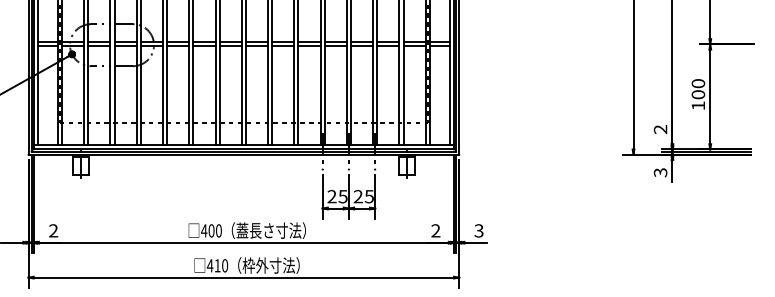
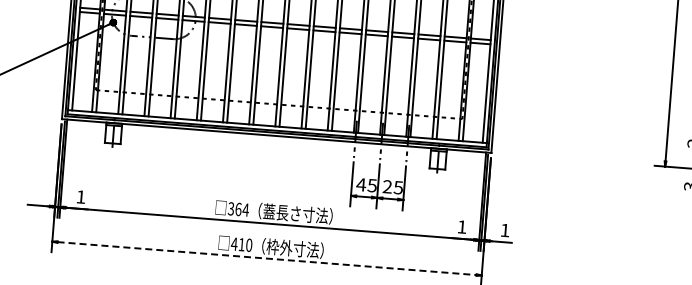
text: (331, 196) -> (360, 184), 25 -> 45
text: (53, 230) -> (80, 196), 2 -> 1
text: (211, 230) -> (238, 209), 400 -> 364
text: (435, 230) -> (461, 226), 2 -> 1
text: (478, 230) -> (504, 230), 3 -> 1
line: (244, 277) -> (267, 258), solid -> dashed

